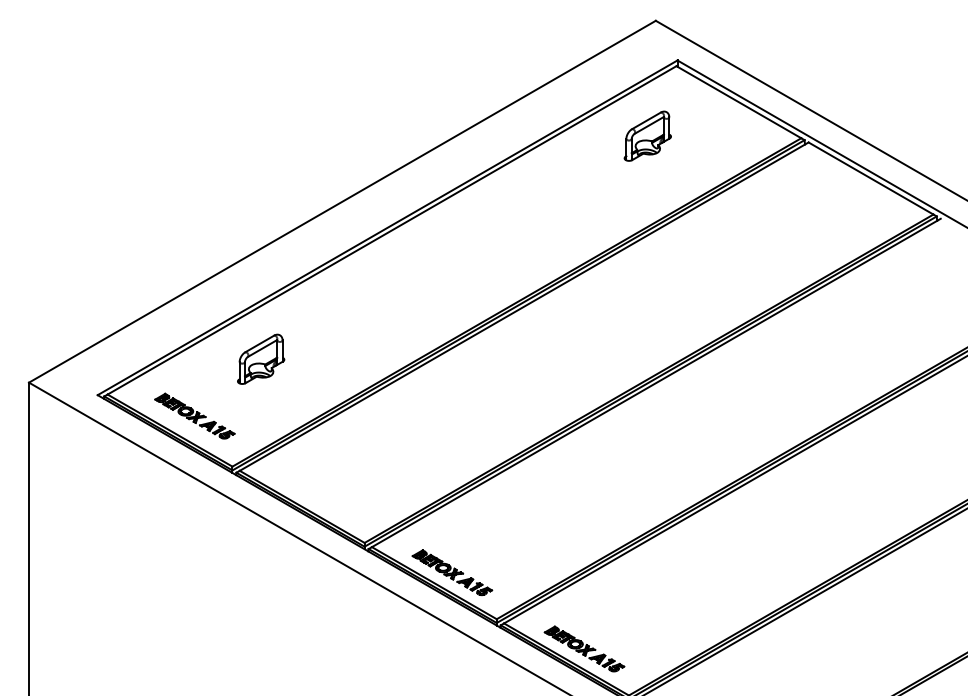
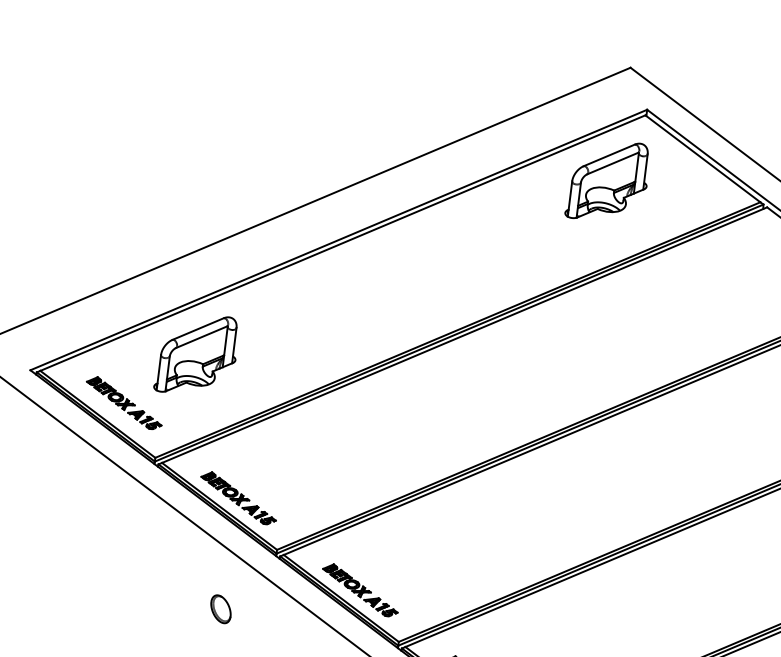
part: (647, 136) -> (607, 181), size x1.67
part: (260, 359) -> (196, 354), size x1.67
part: (319, 495) -> (238, 497), added
part: (316, 608) -> (221, 609), added

